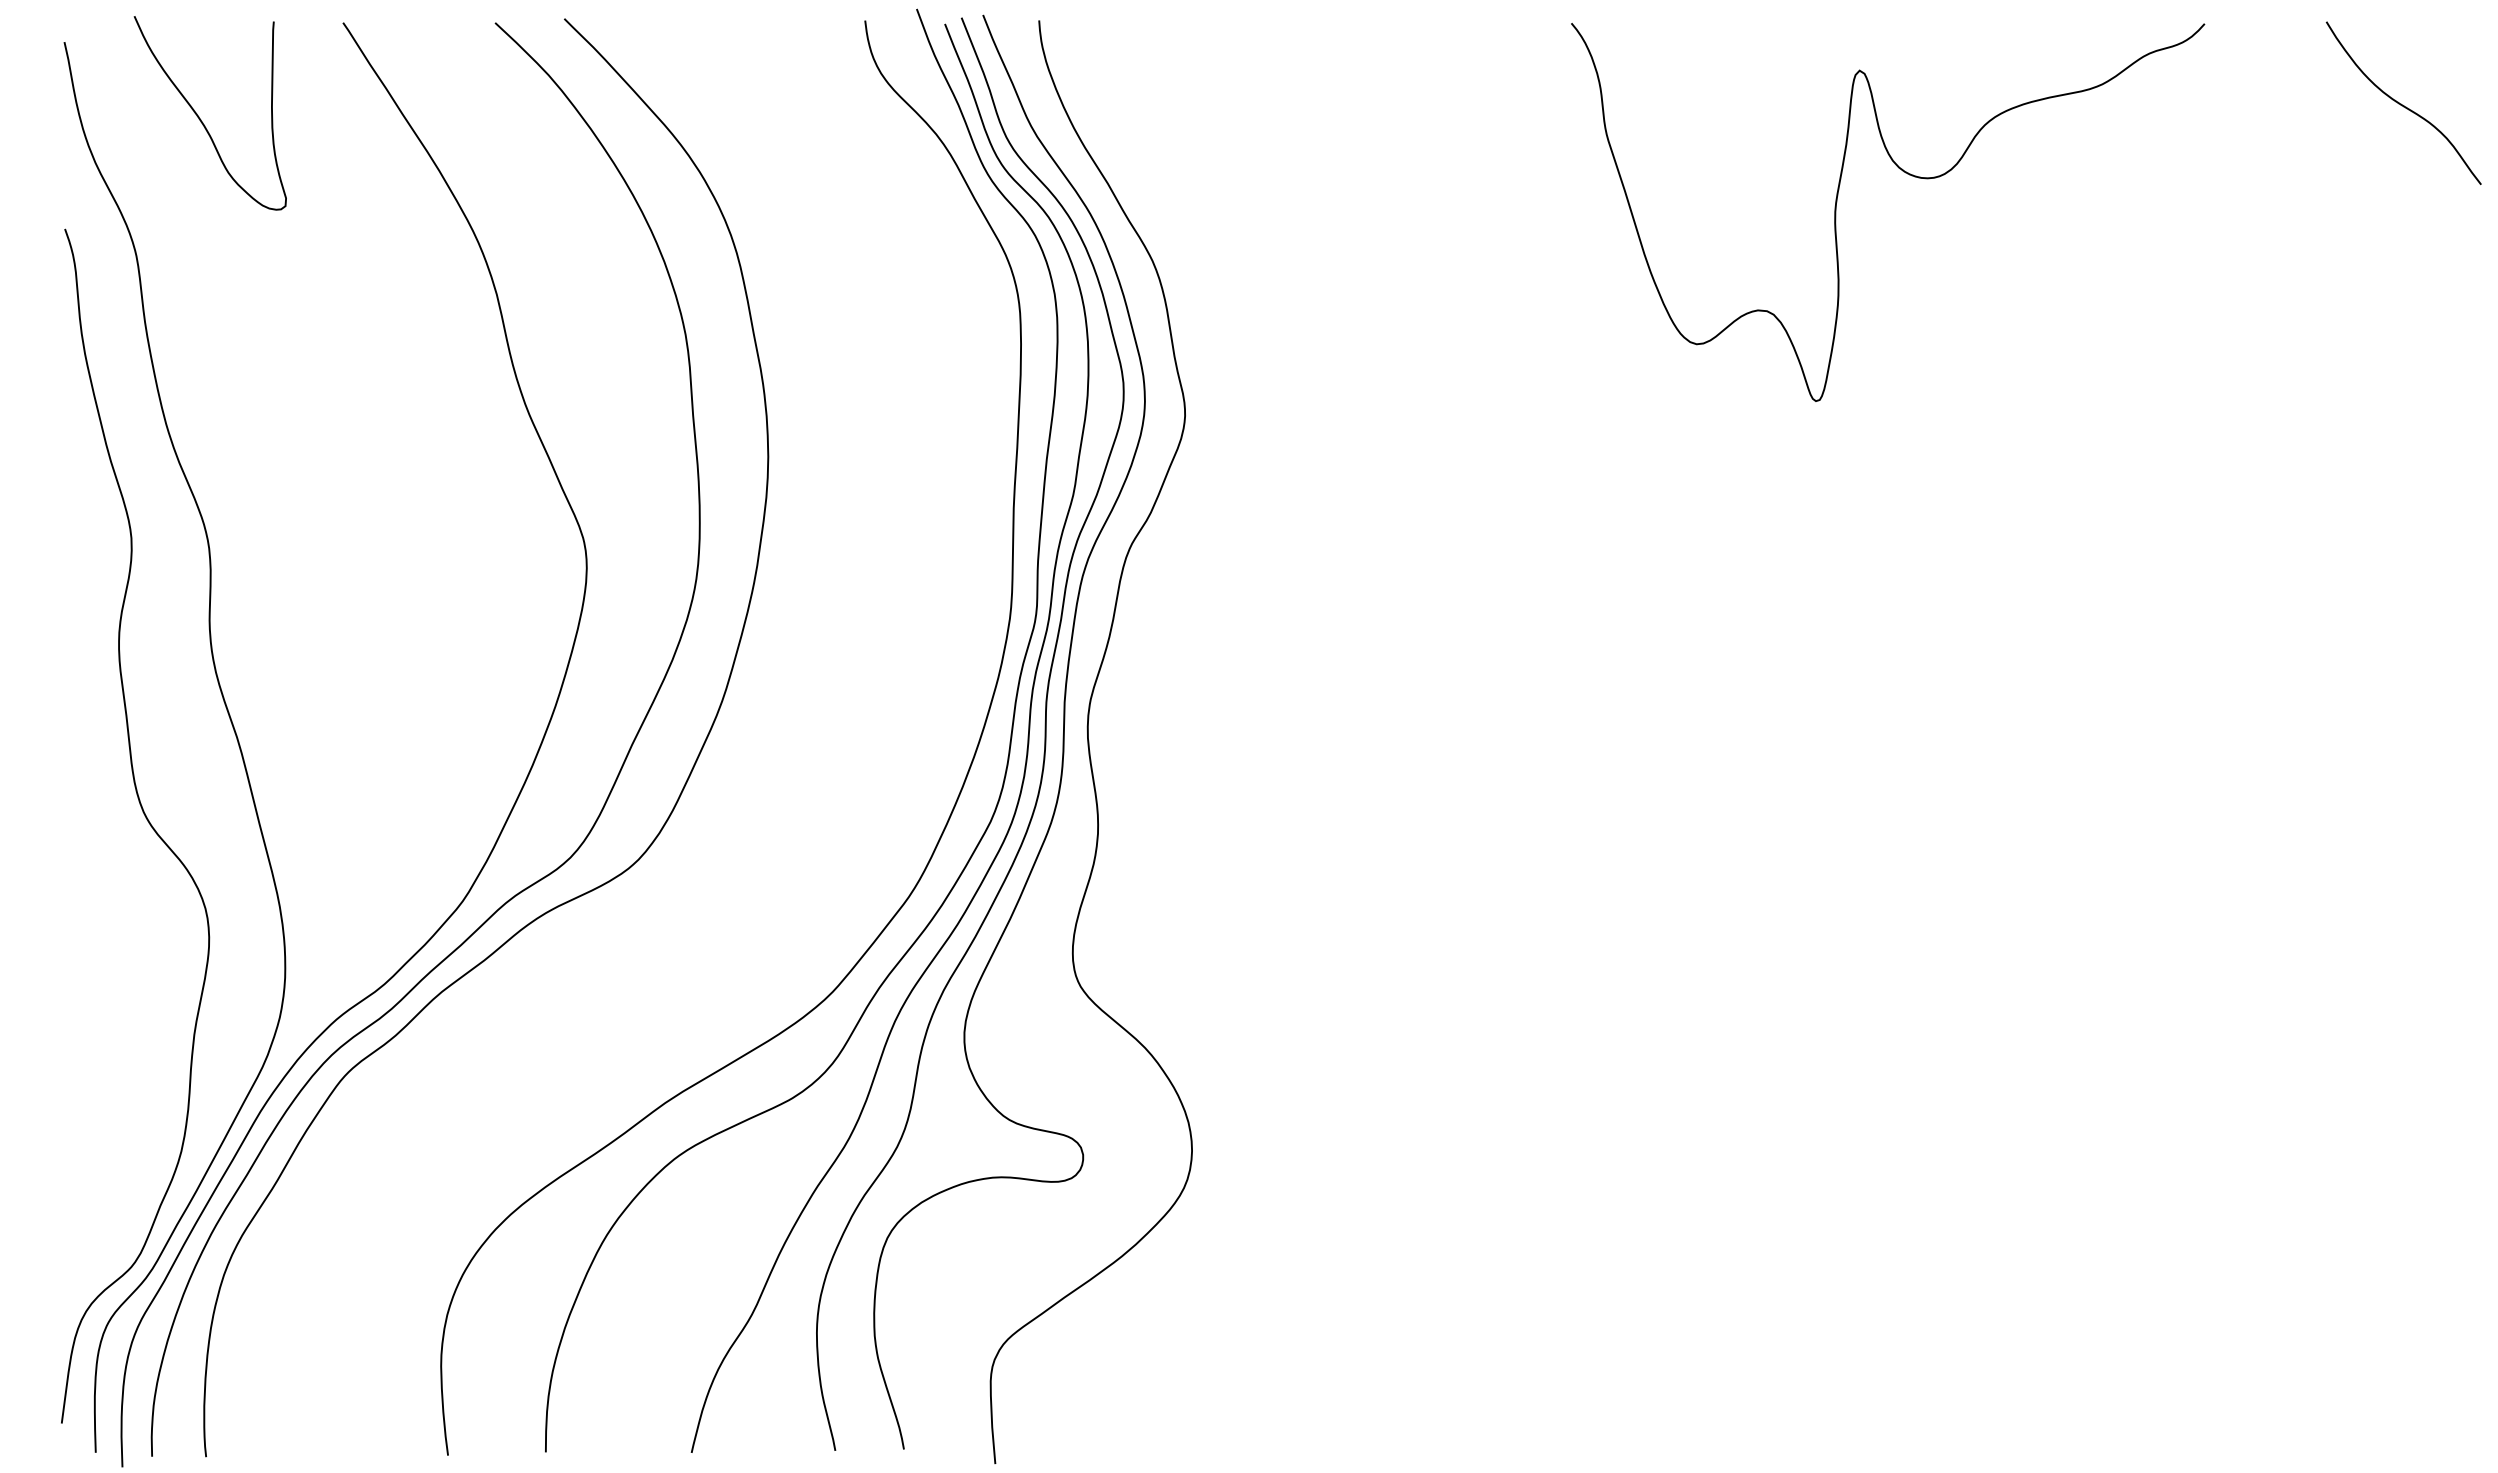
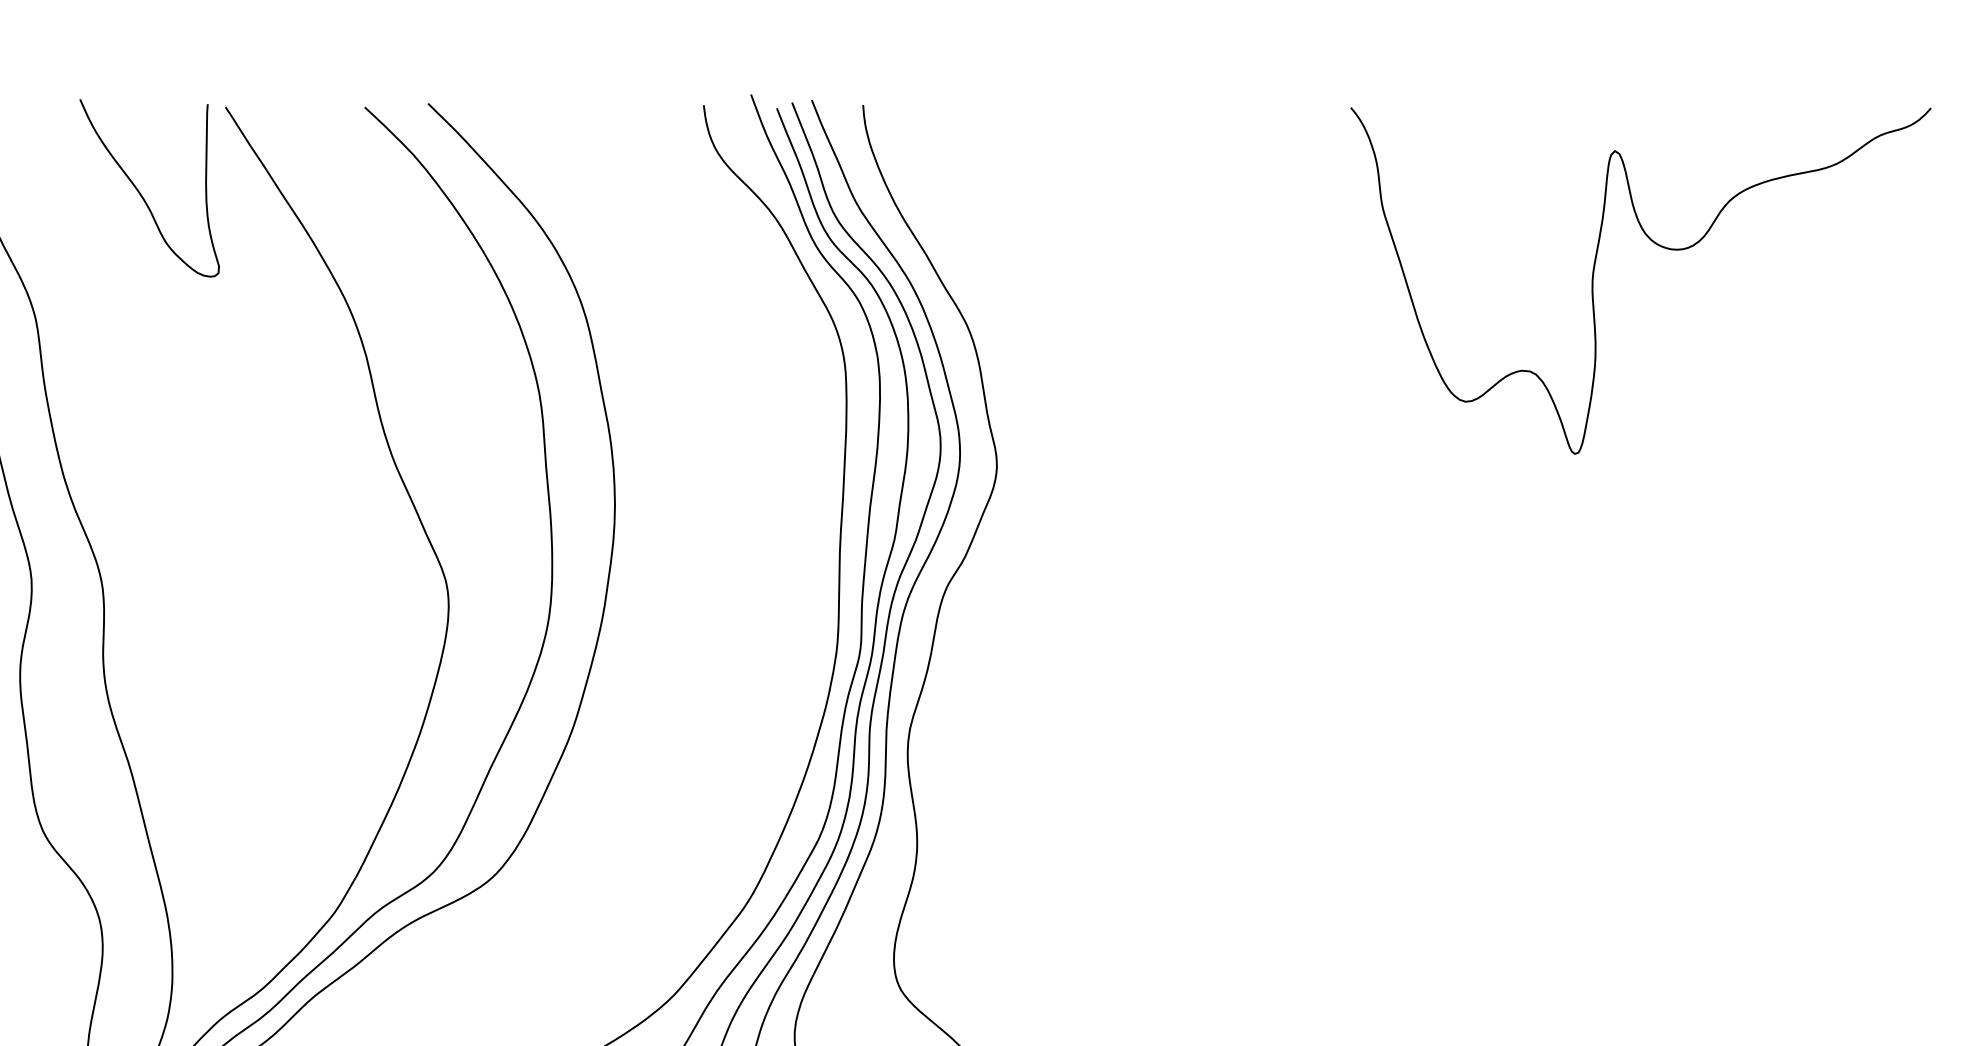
curve: (201, 119) -> (141, 193), moved

